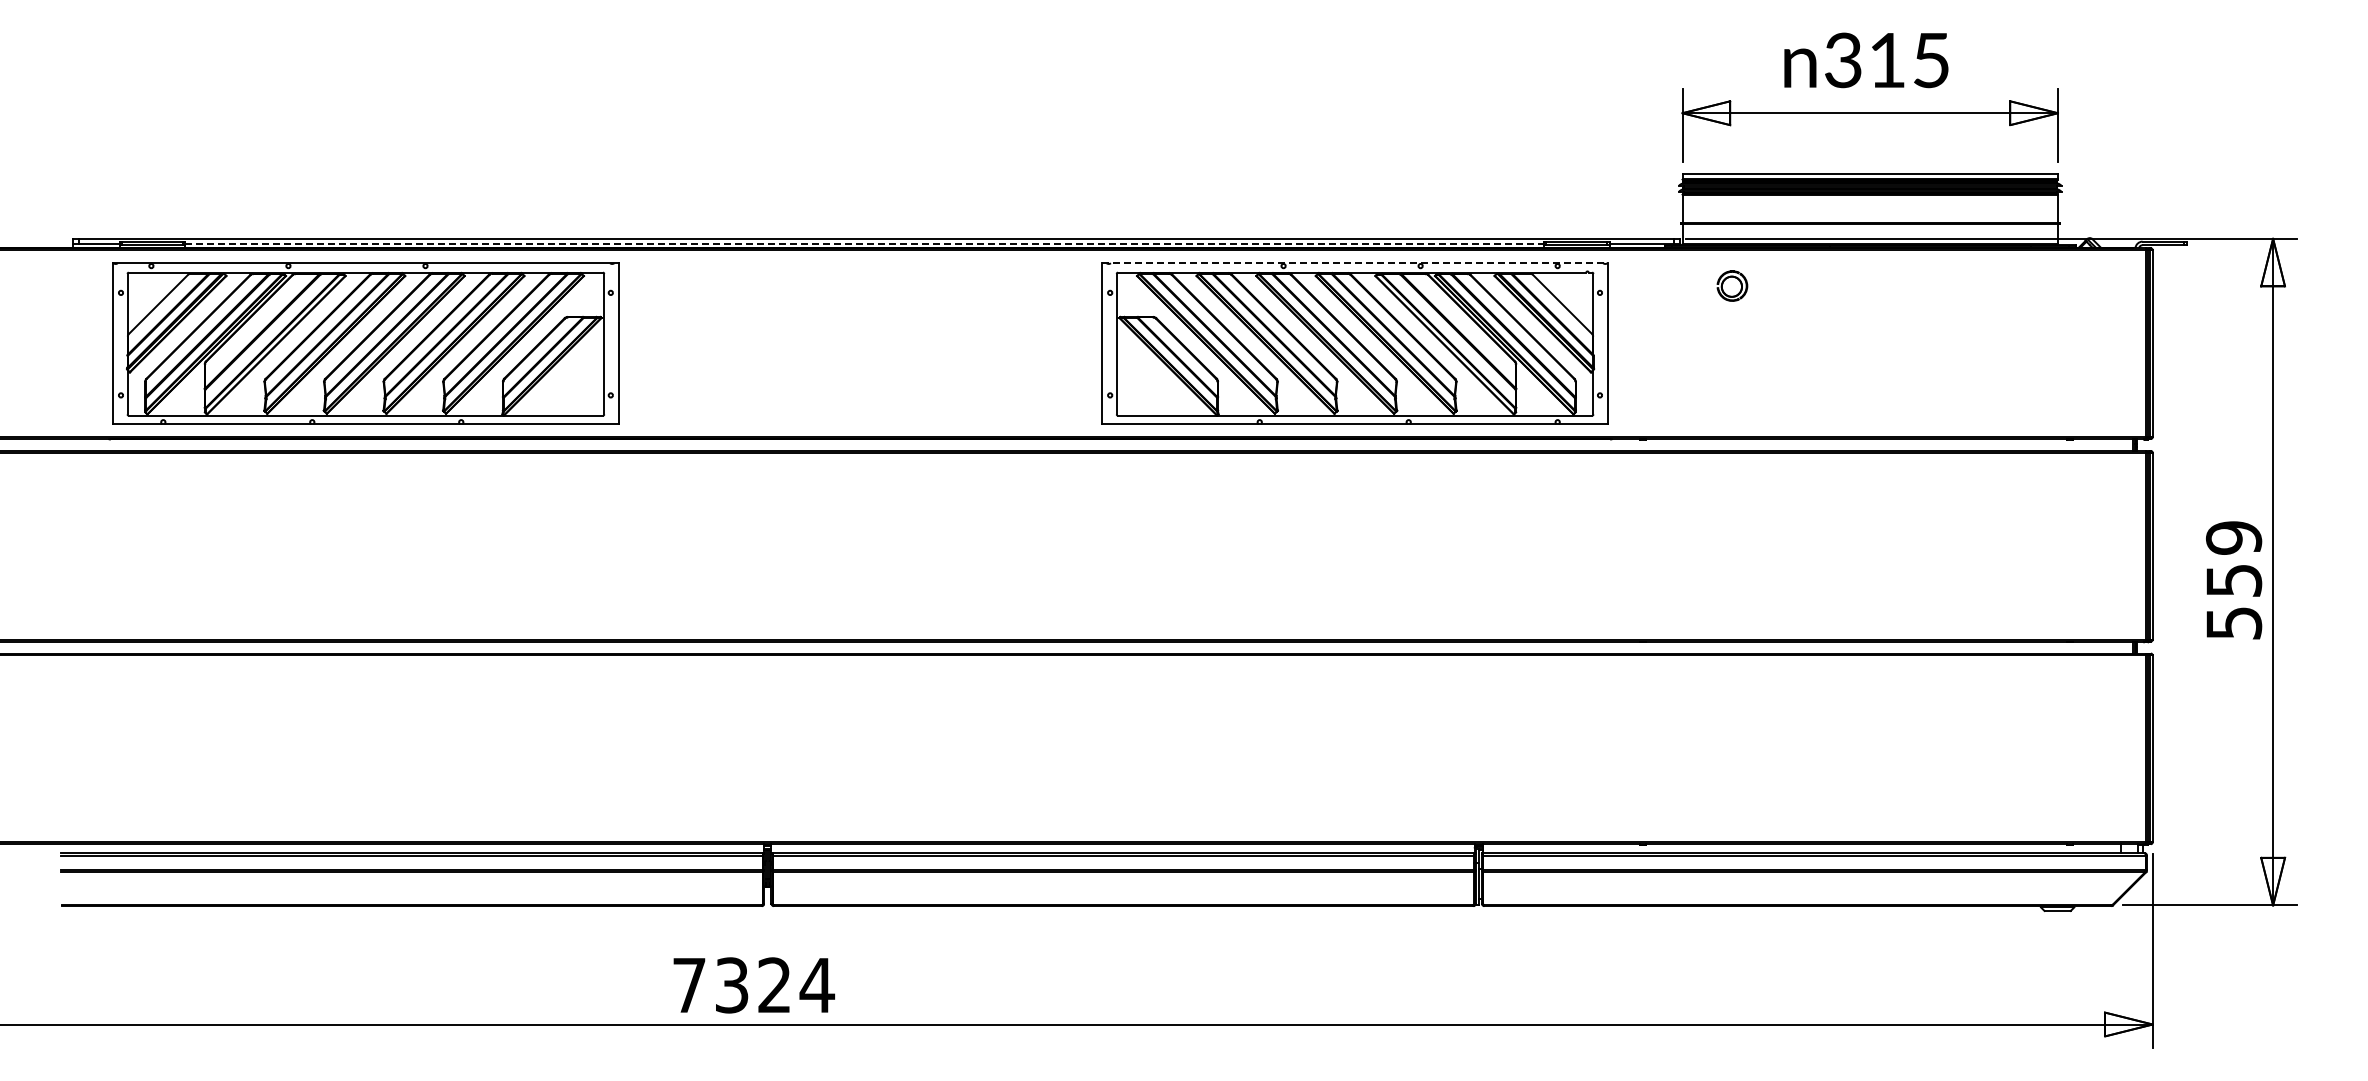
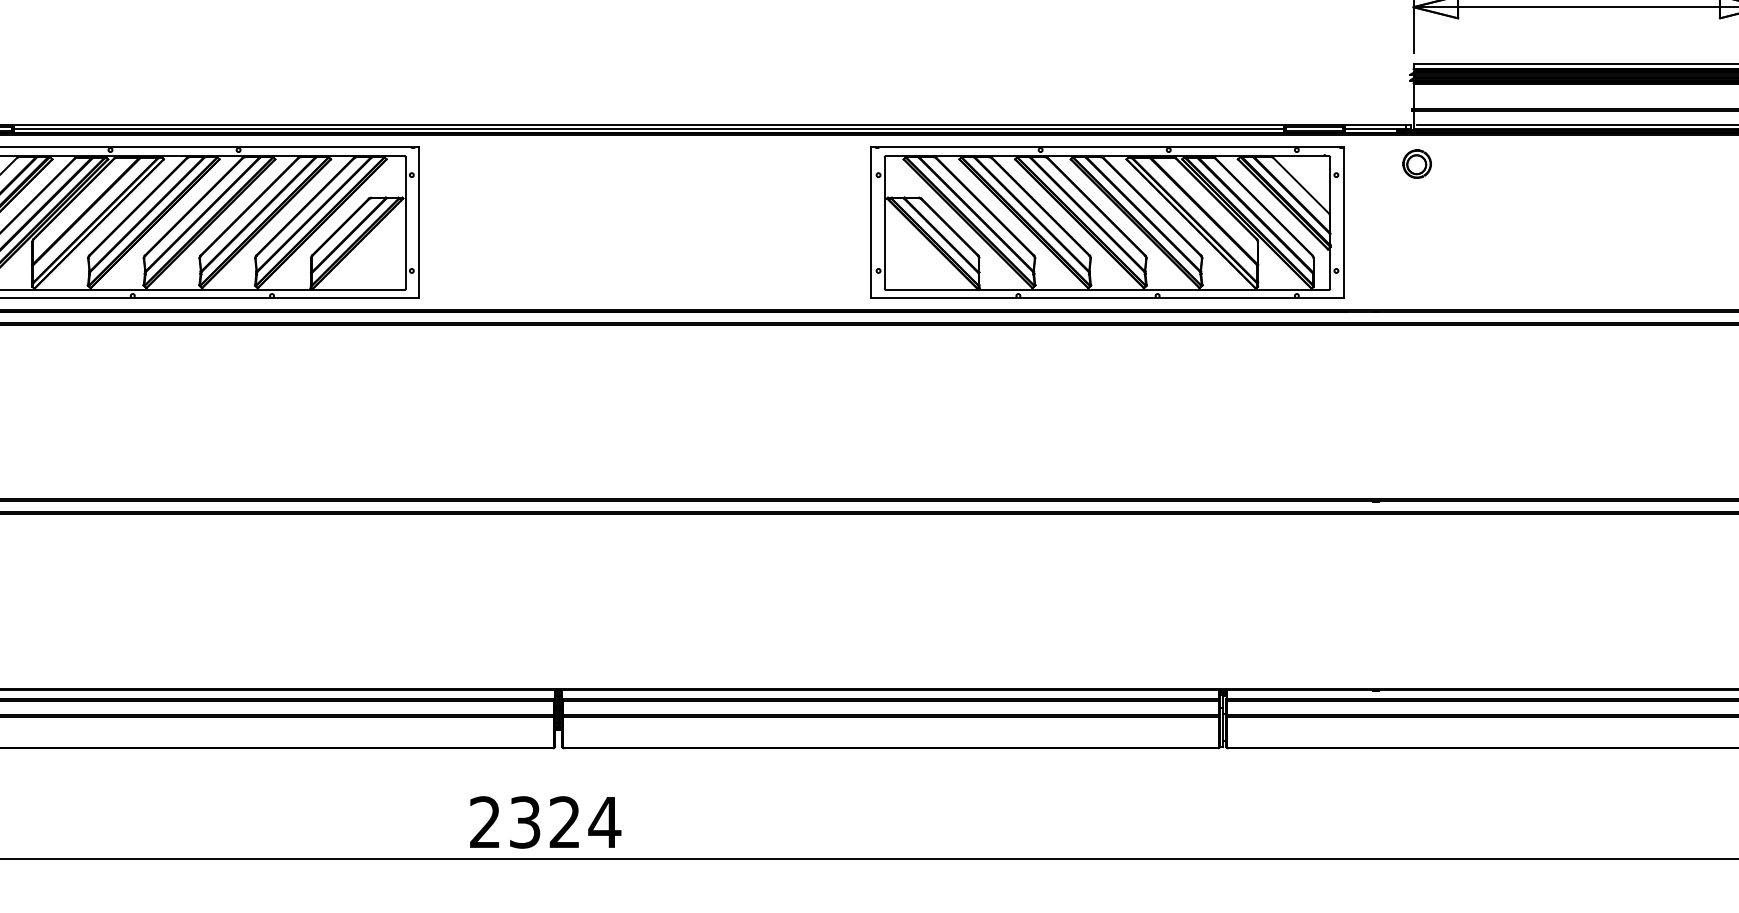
line: (865, 243) -> (649, 128), dashed -> solid
line: (1355, 263) -> (1107, 147), dashed -> solid
part: (1732, 285) -> (1417, 163), moved
text: (689, 984) -> (485, 821), 7324 -> 2324

